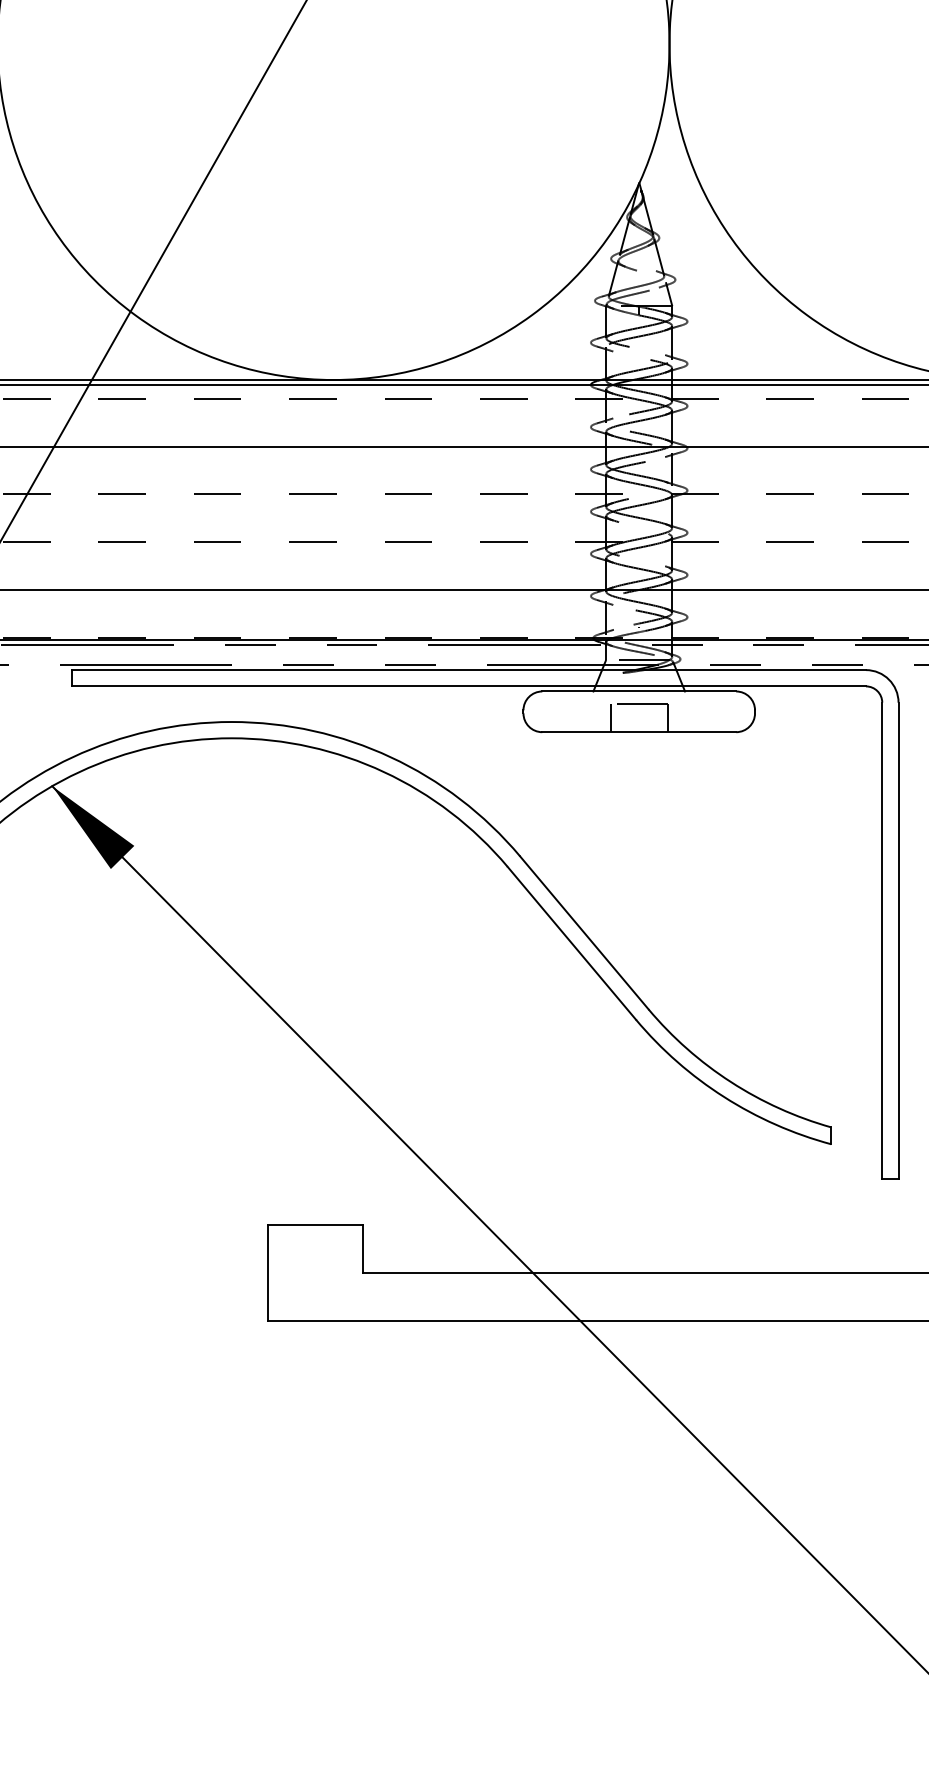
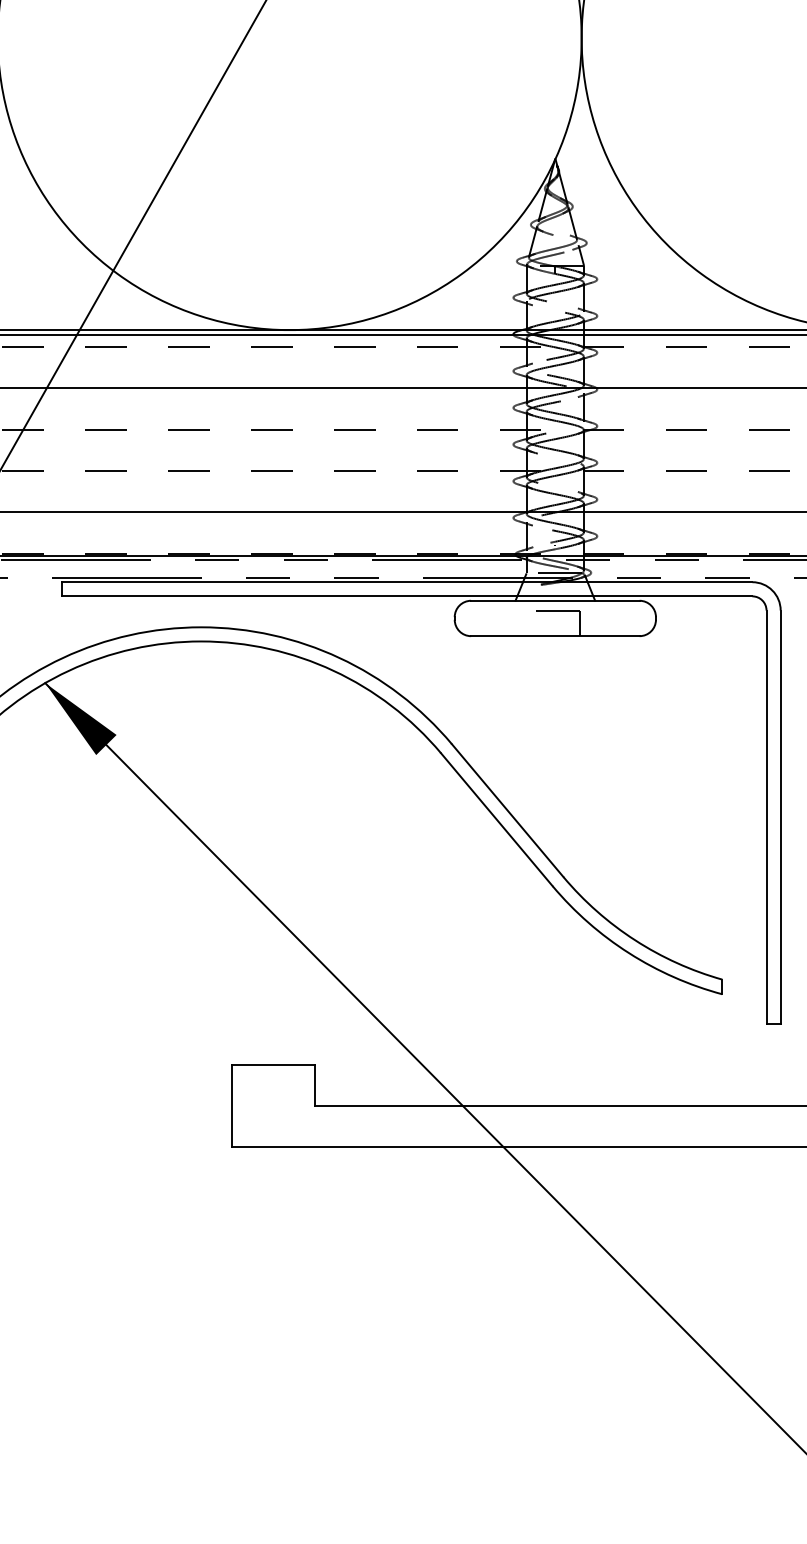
line: (610, 717) -> (530, 623), removed

